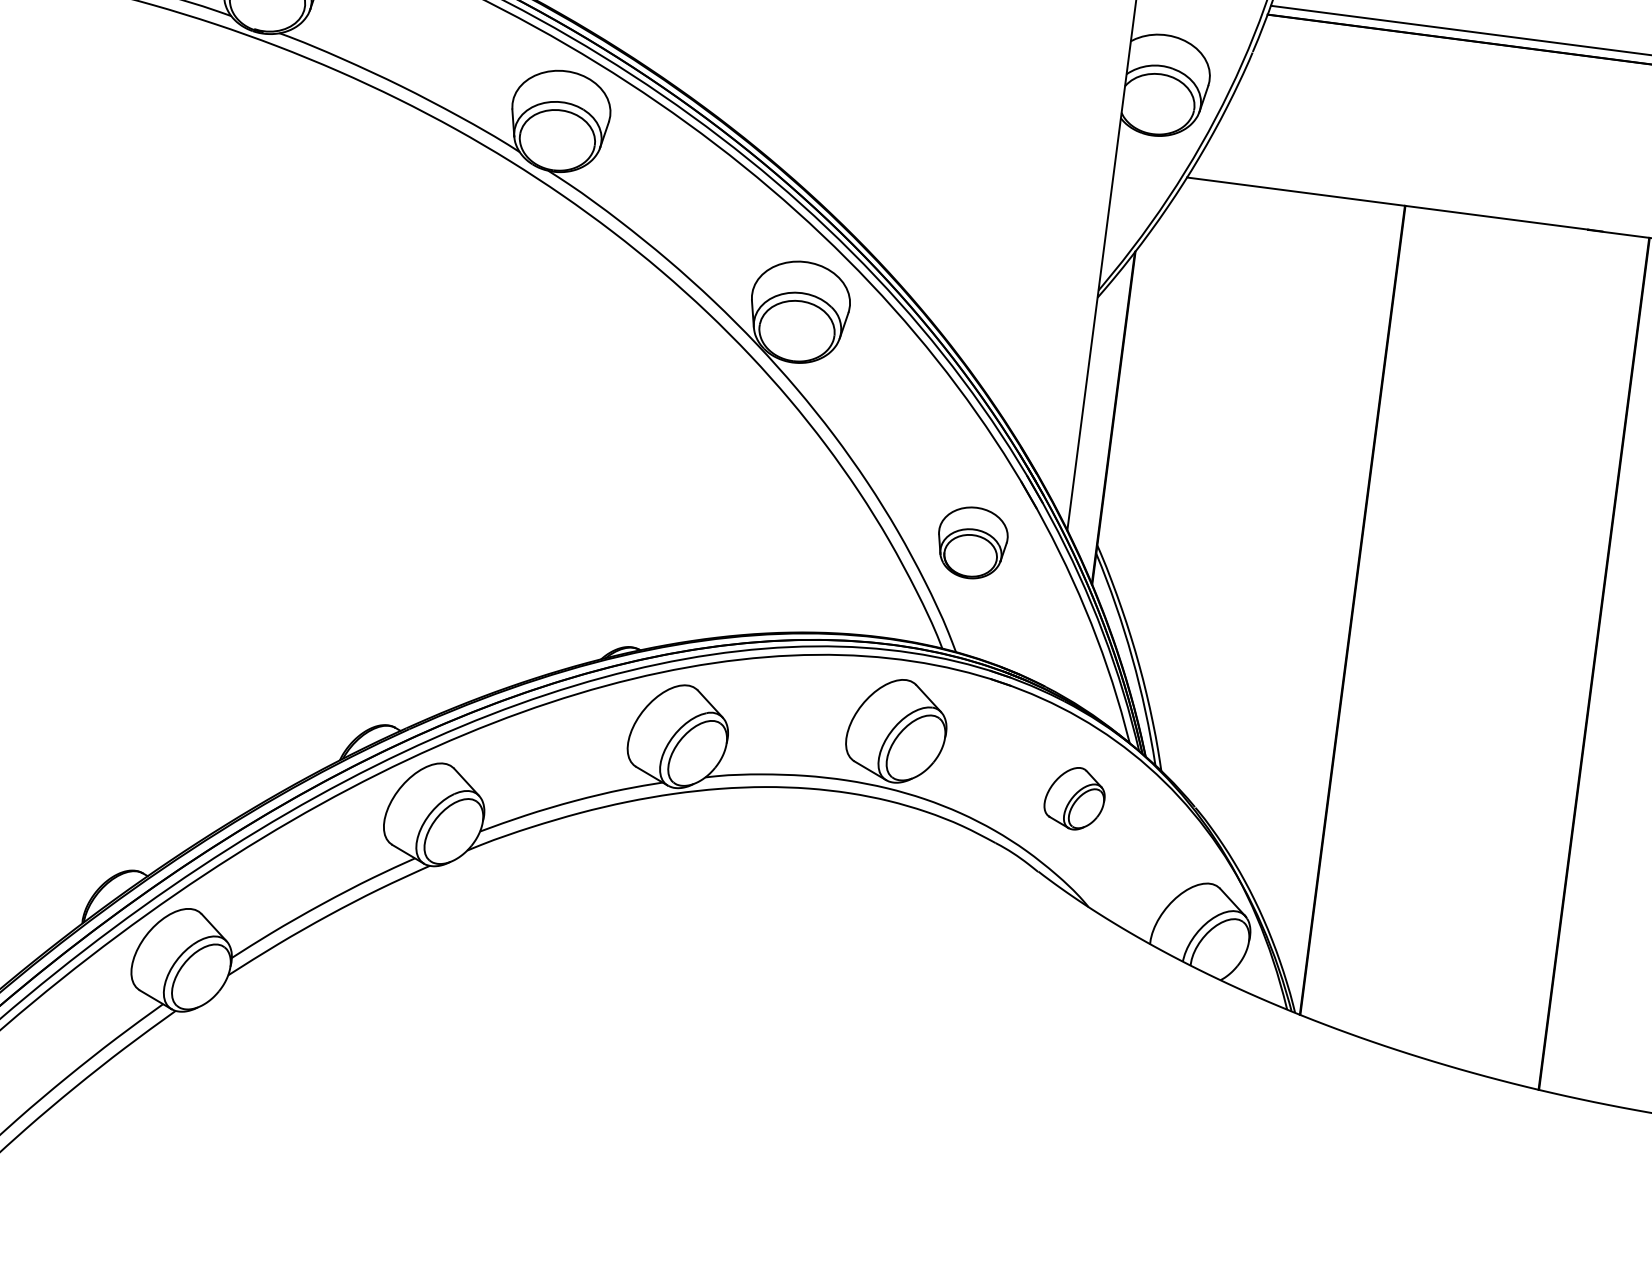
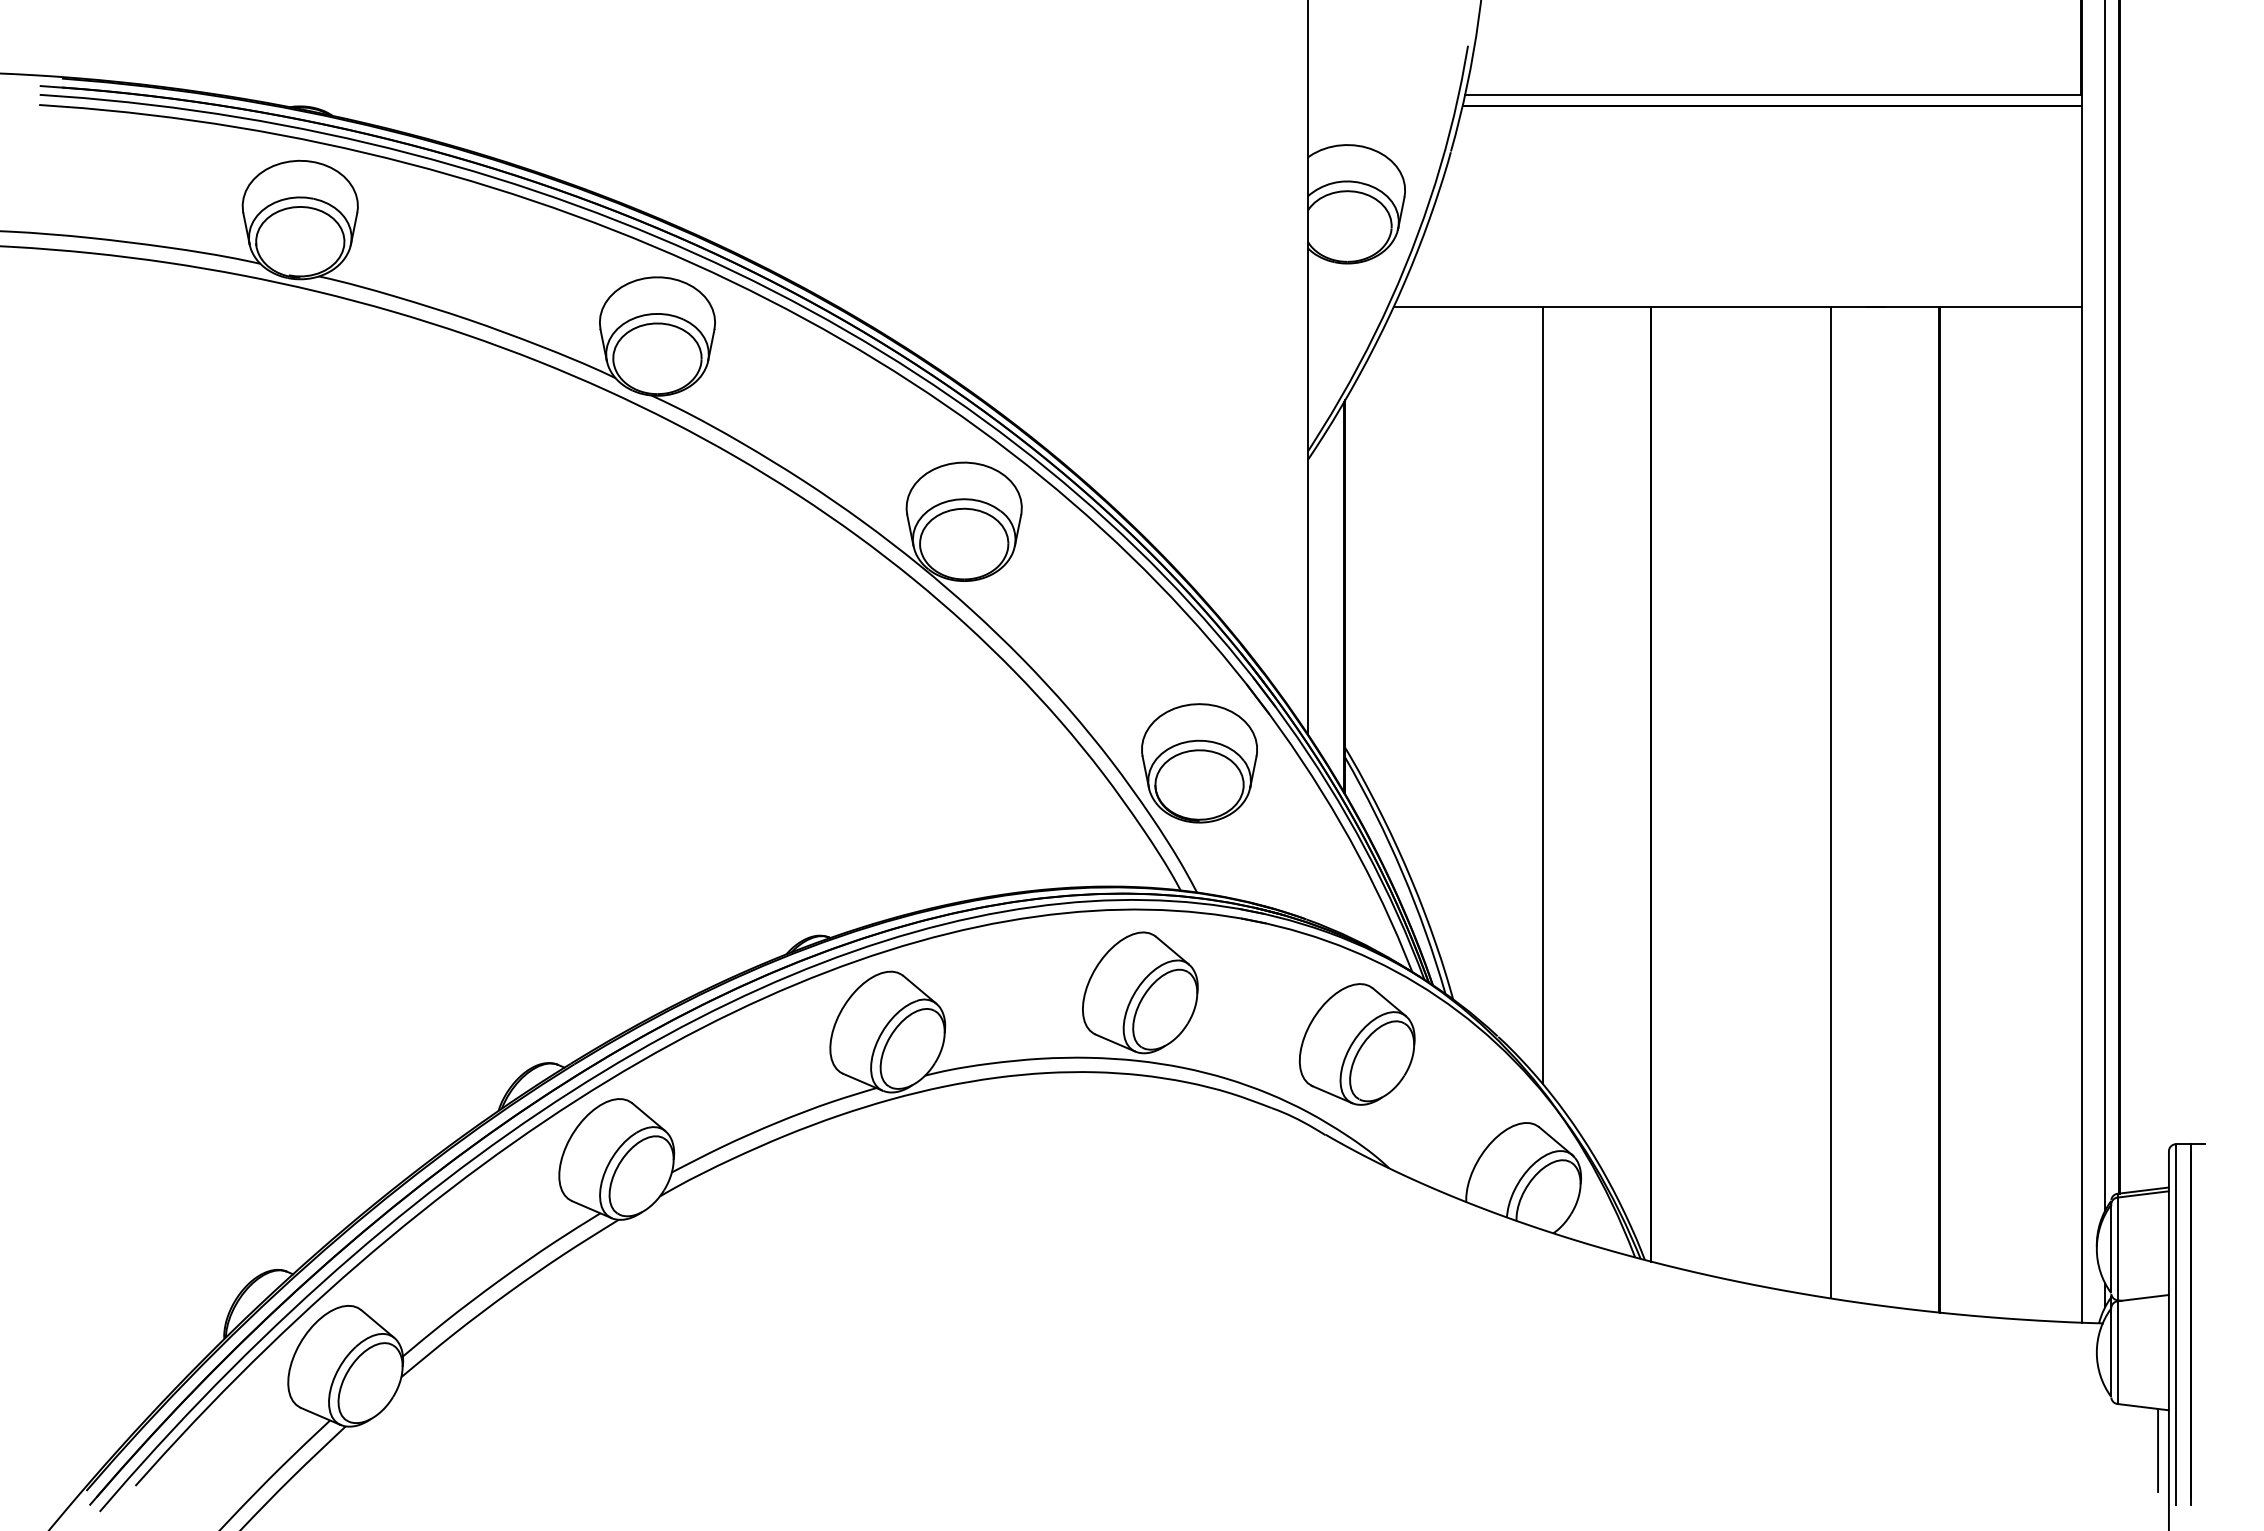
line: (1270, 523) -> (1542, 695), added
part: (972, 543) -> (1199, 763), size x1.43
line: (1502, 645) -> (1830, 802), added
part: (1074, 798) -> (1356, 1044), size x1.67

